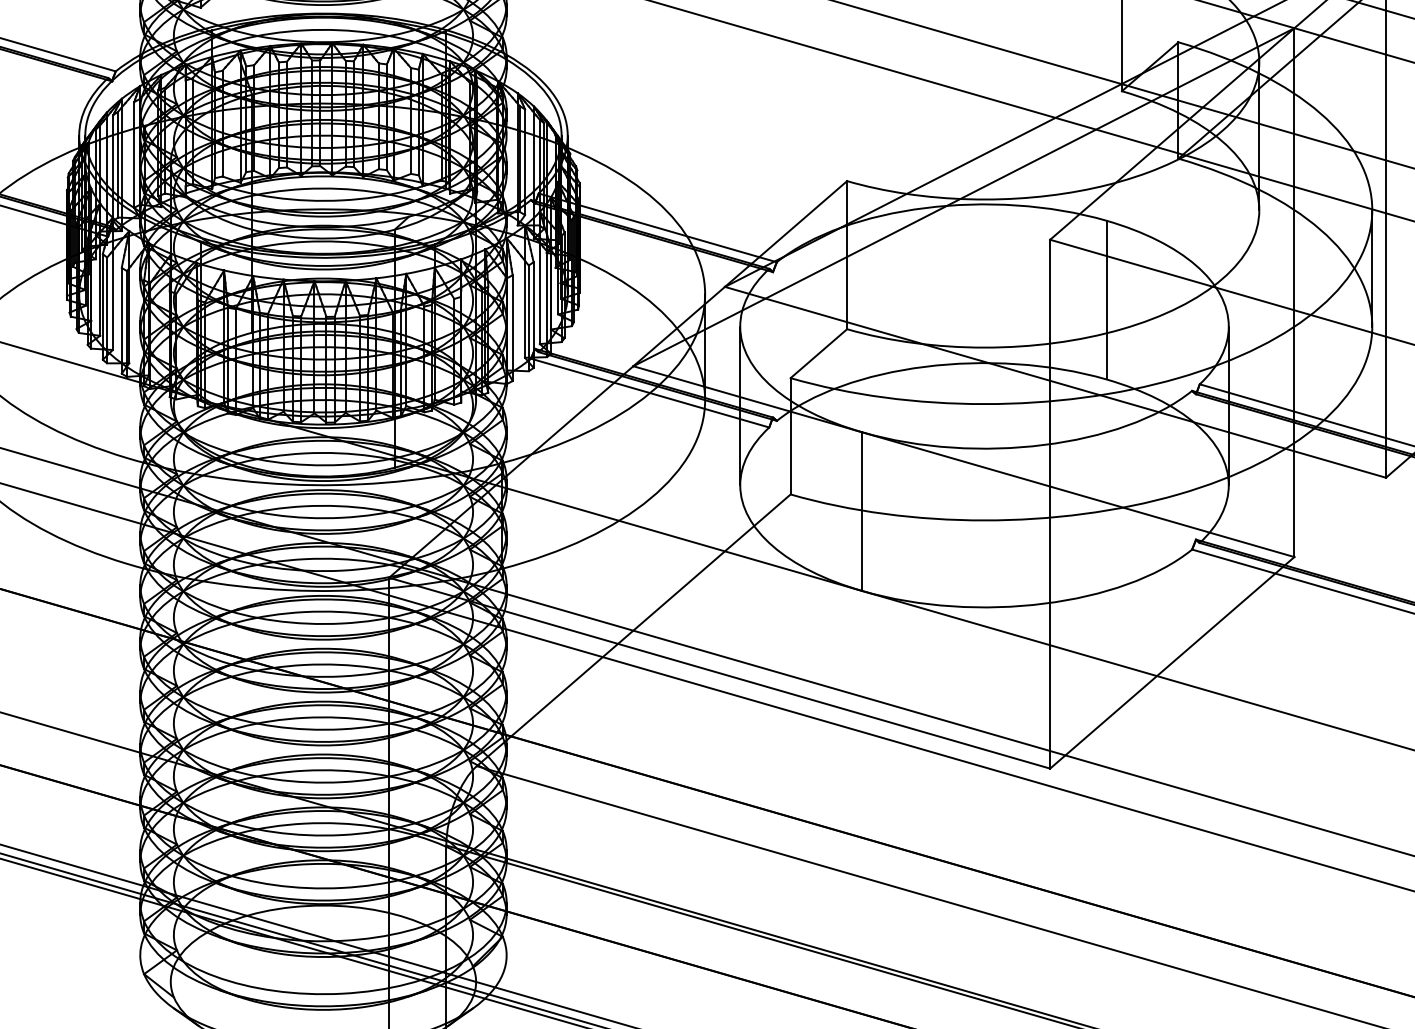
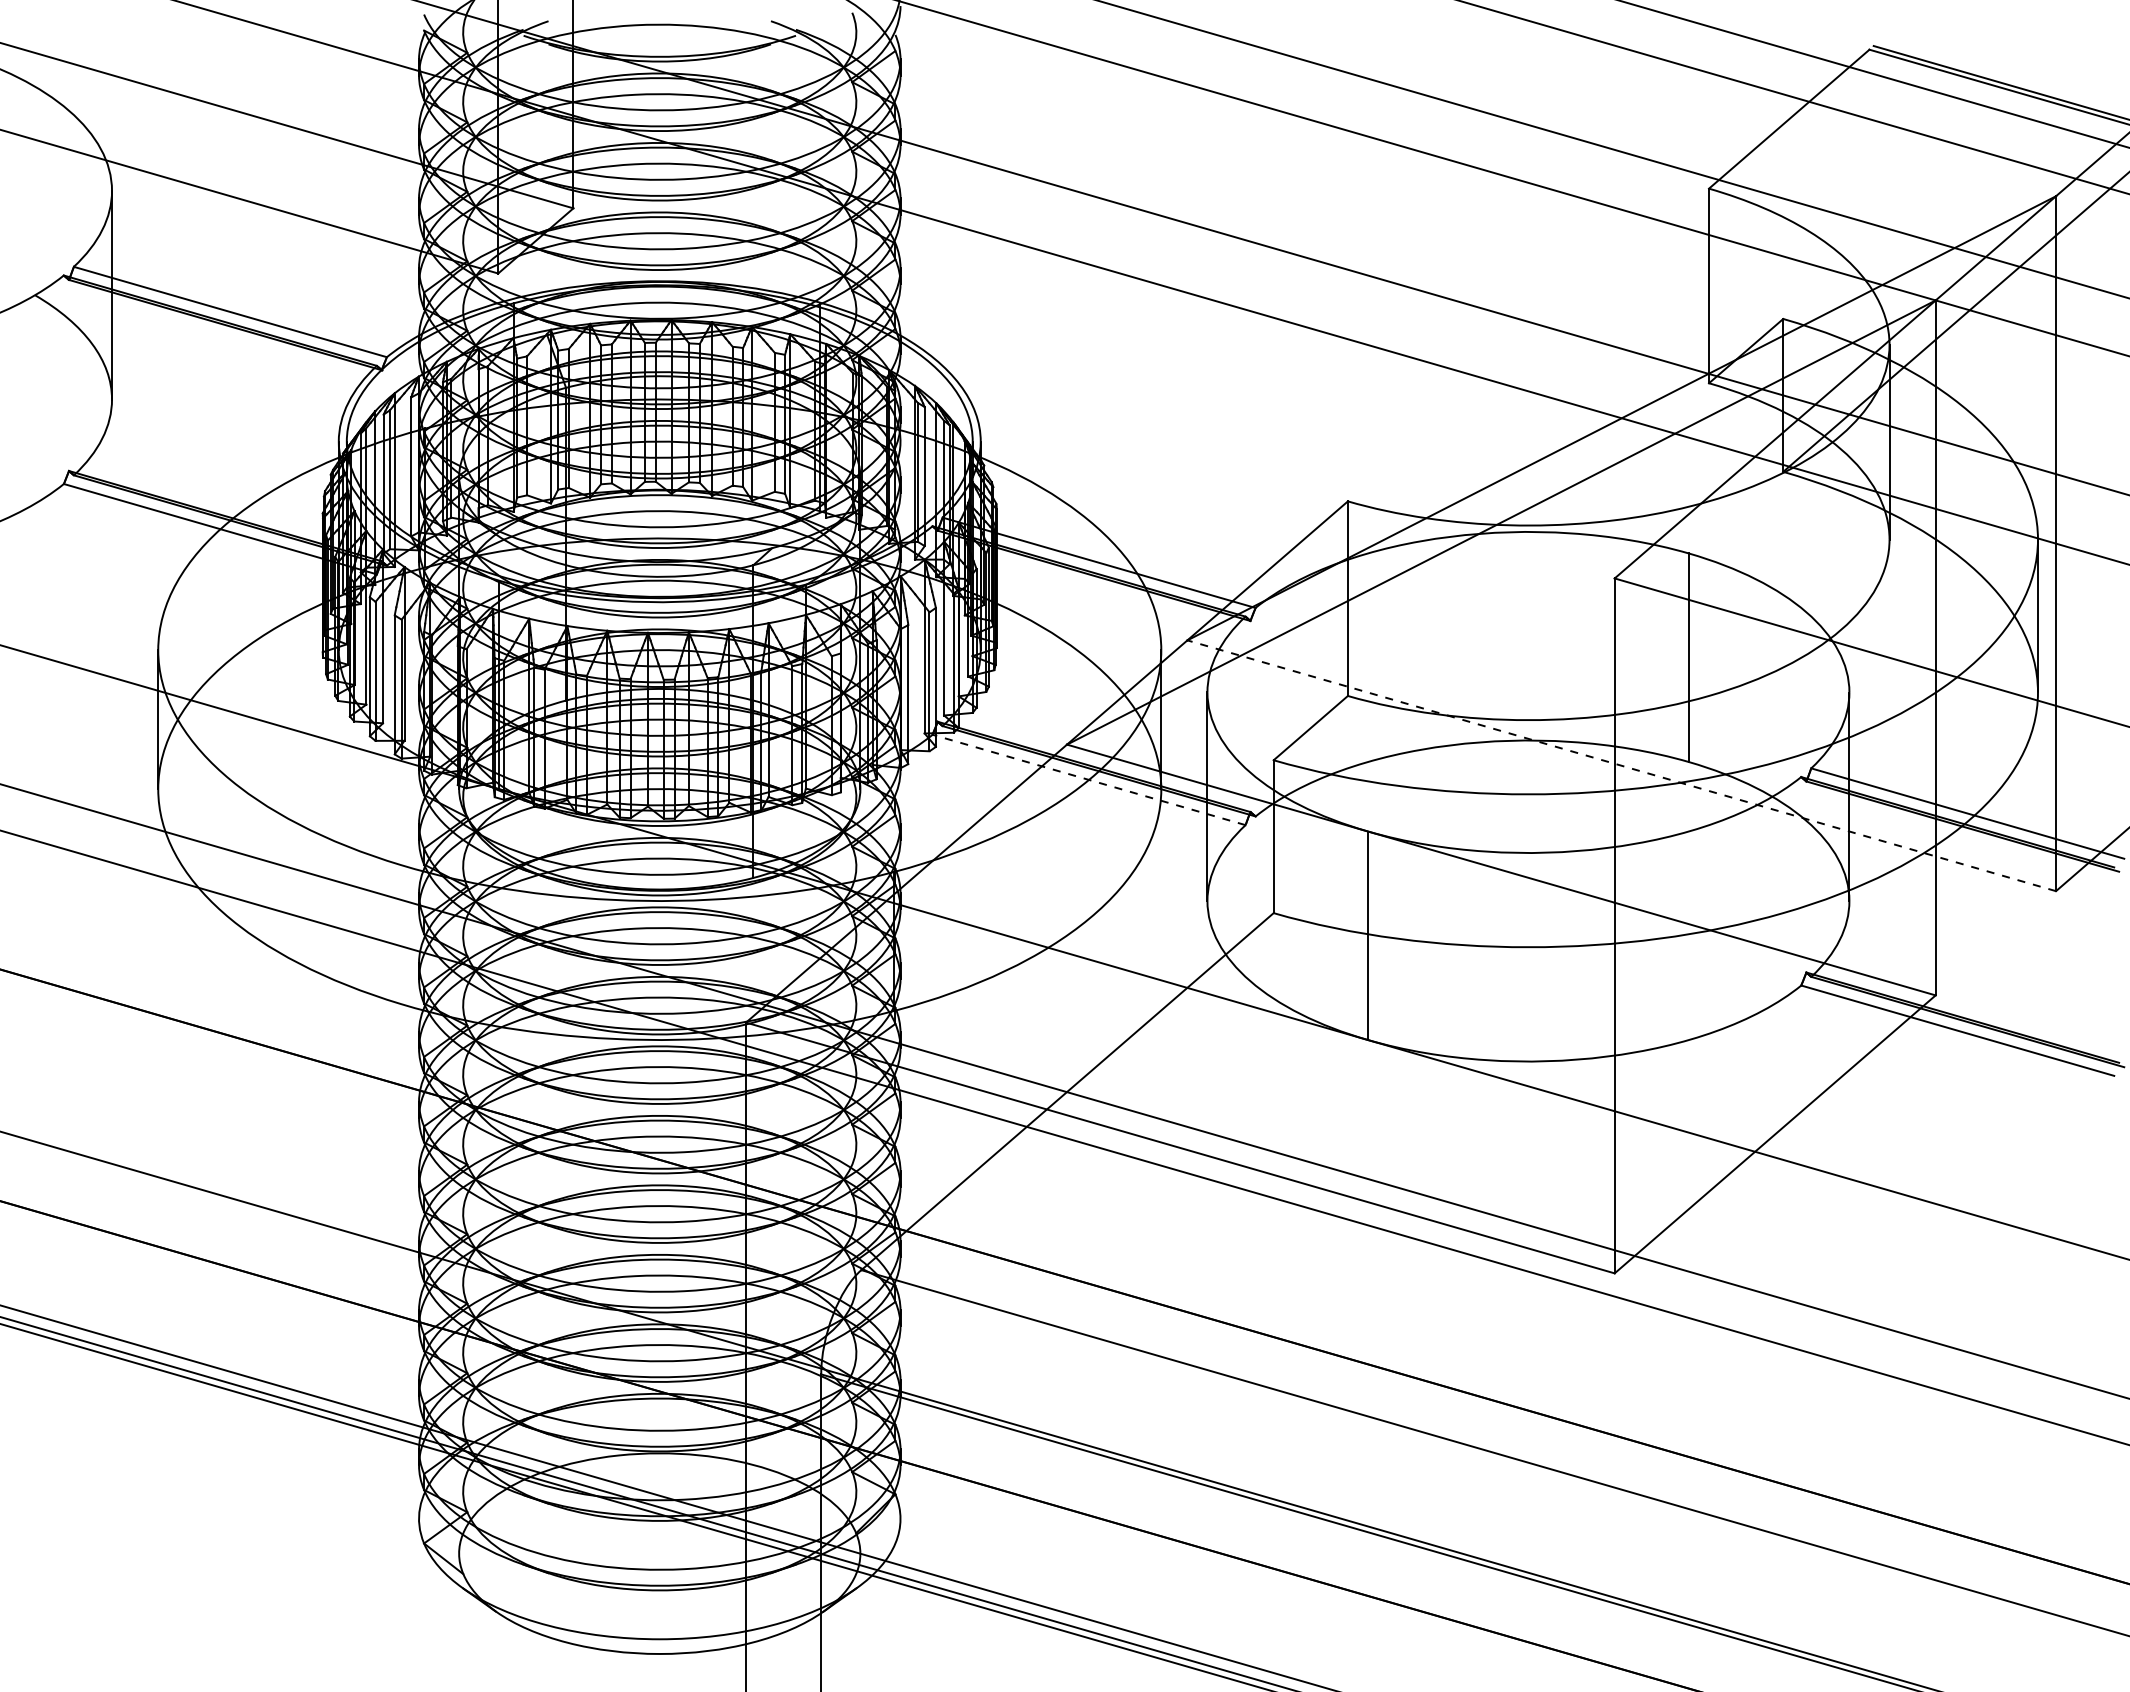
line: (1055, 382) -> (1621, 765), solid -> dashed
line: (650, 392) -> (1089, 779), solid -> dashed

